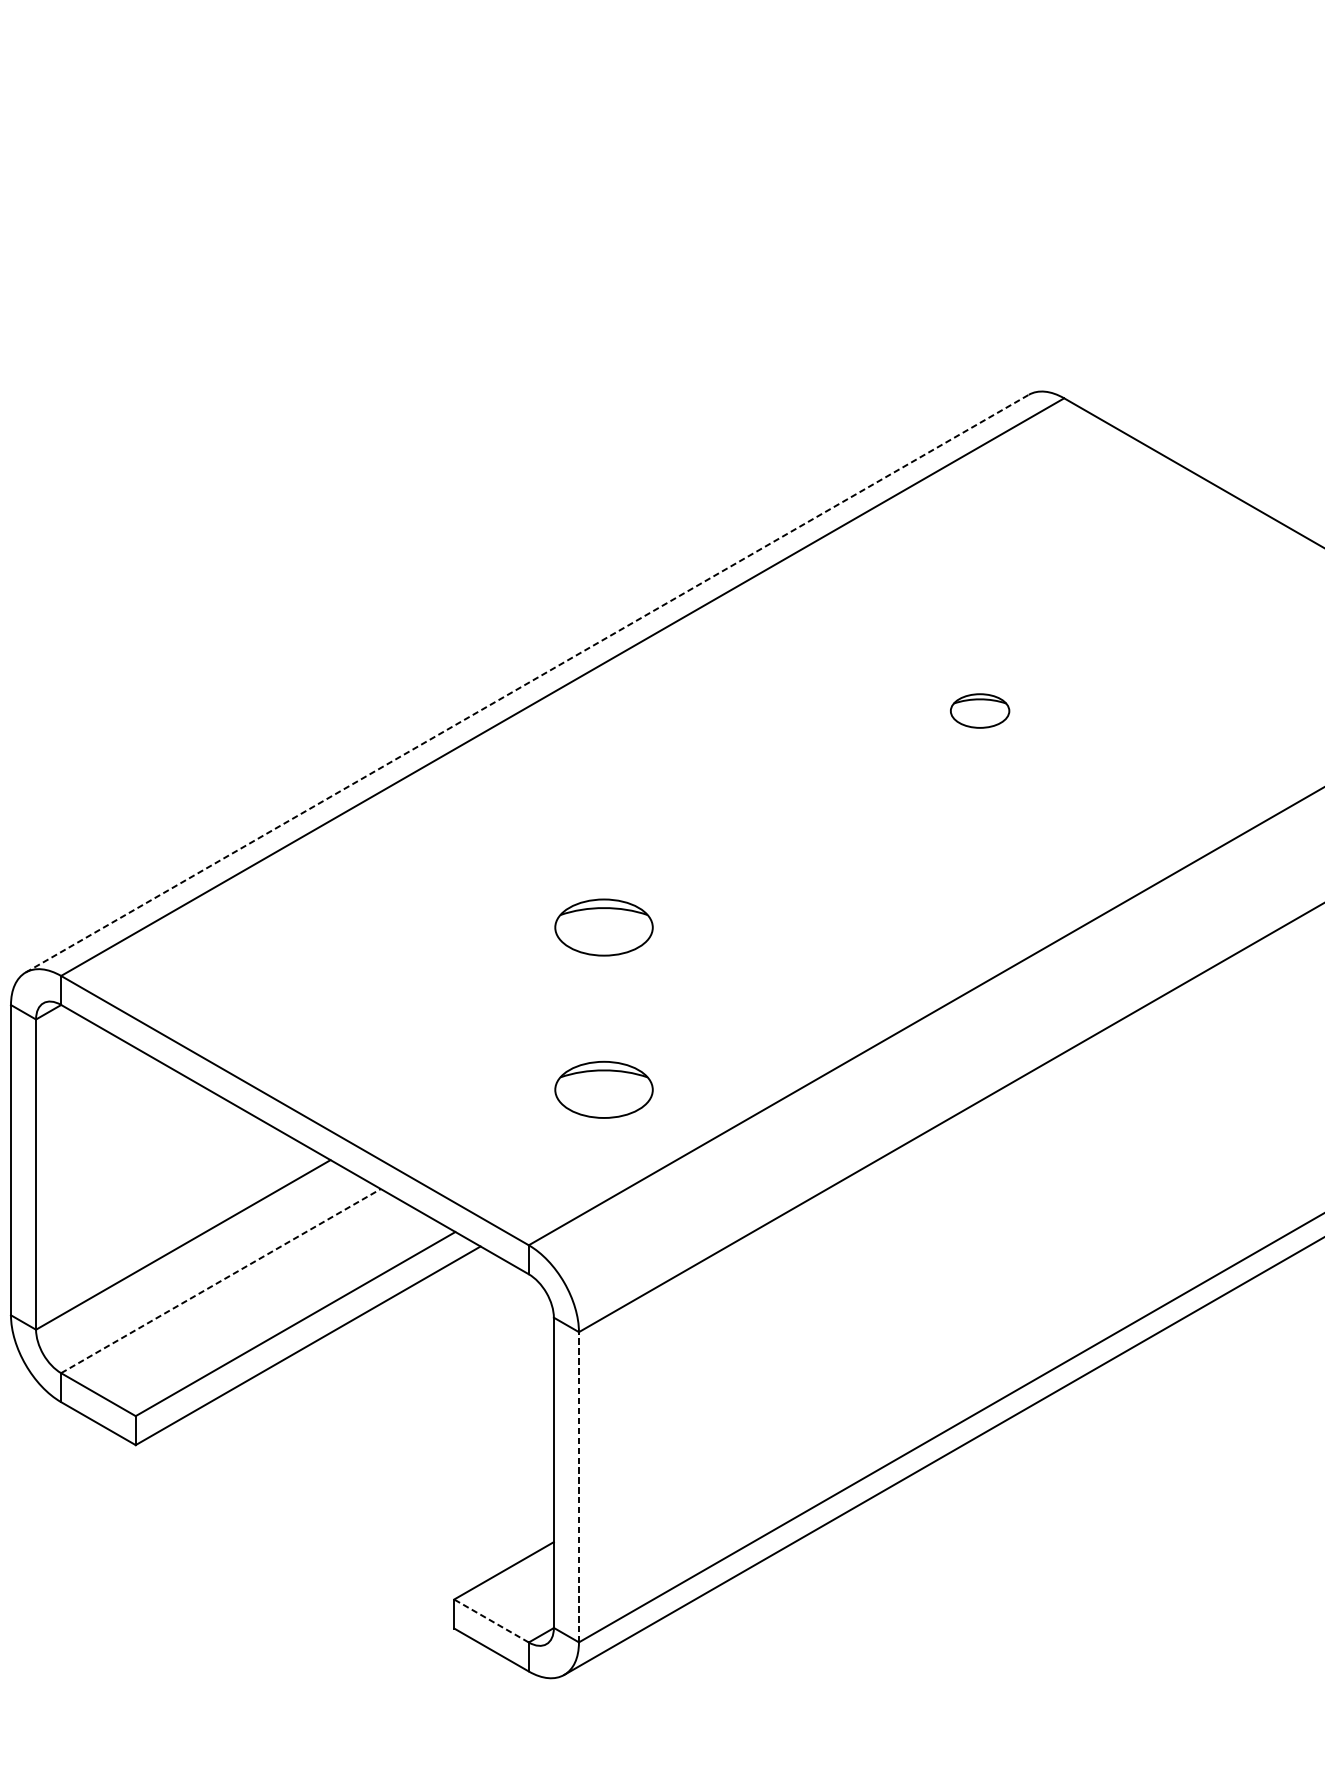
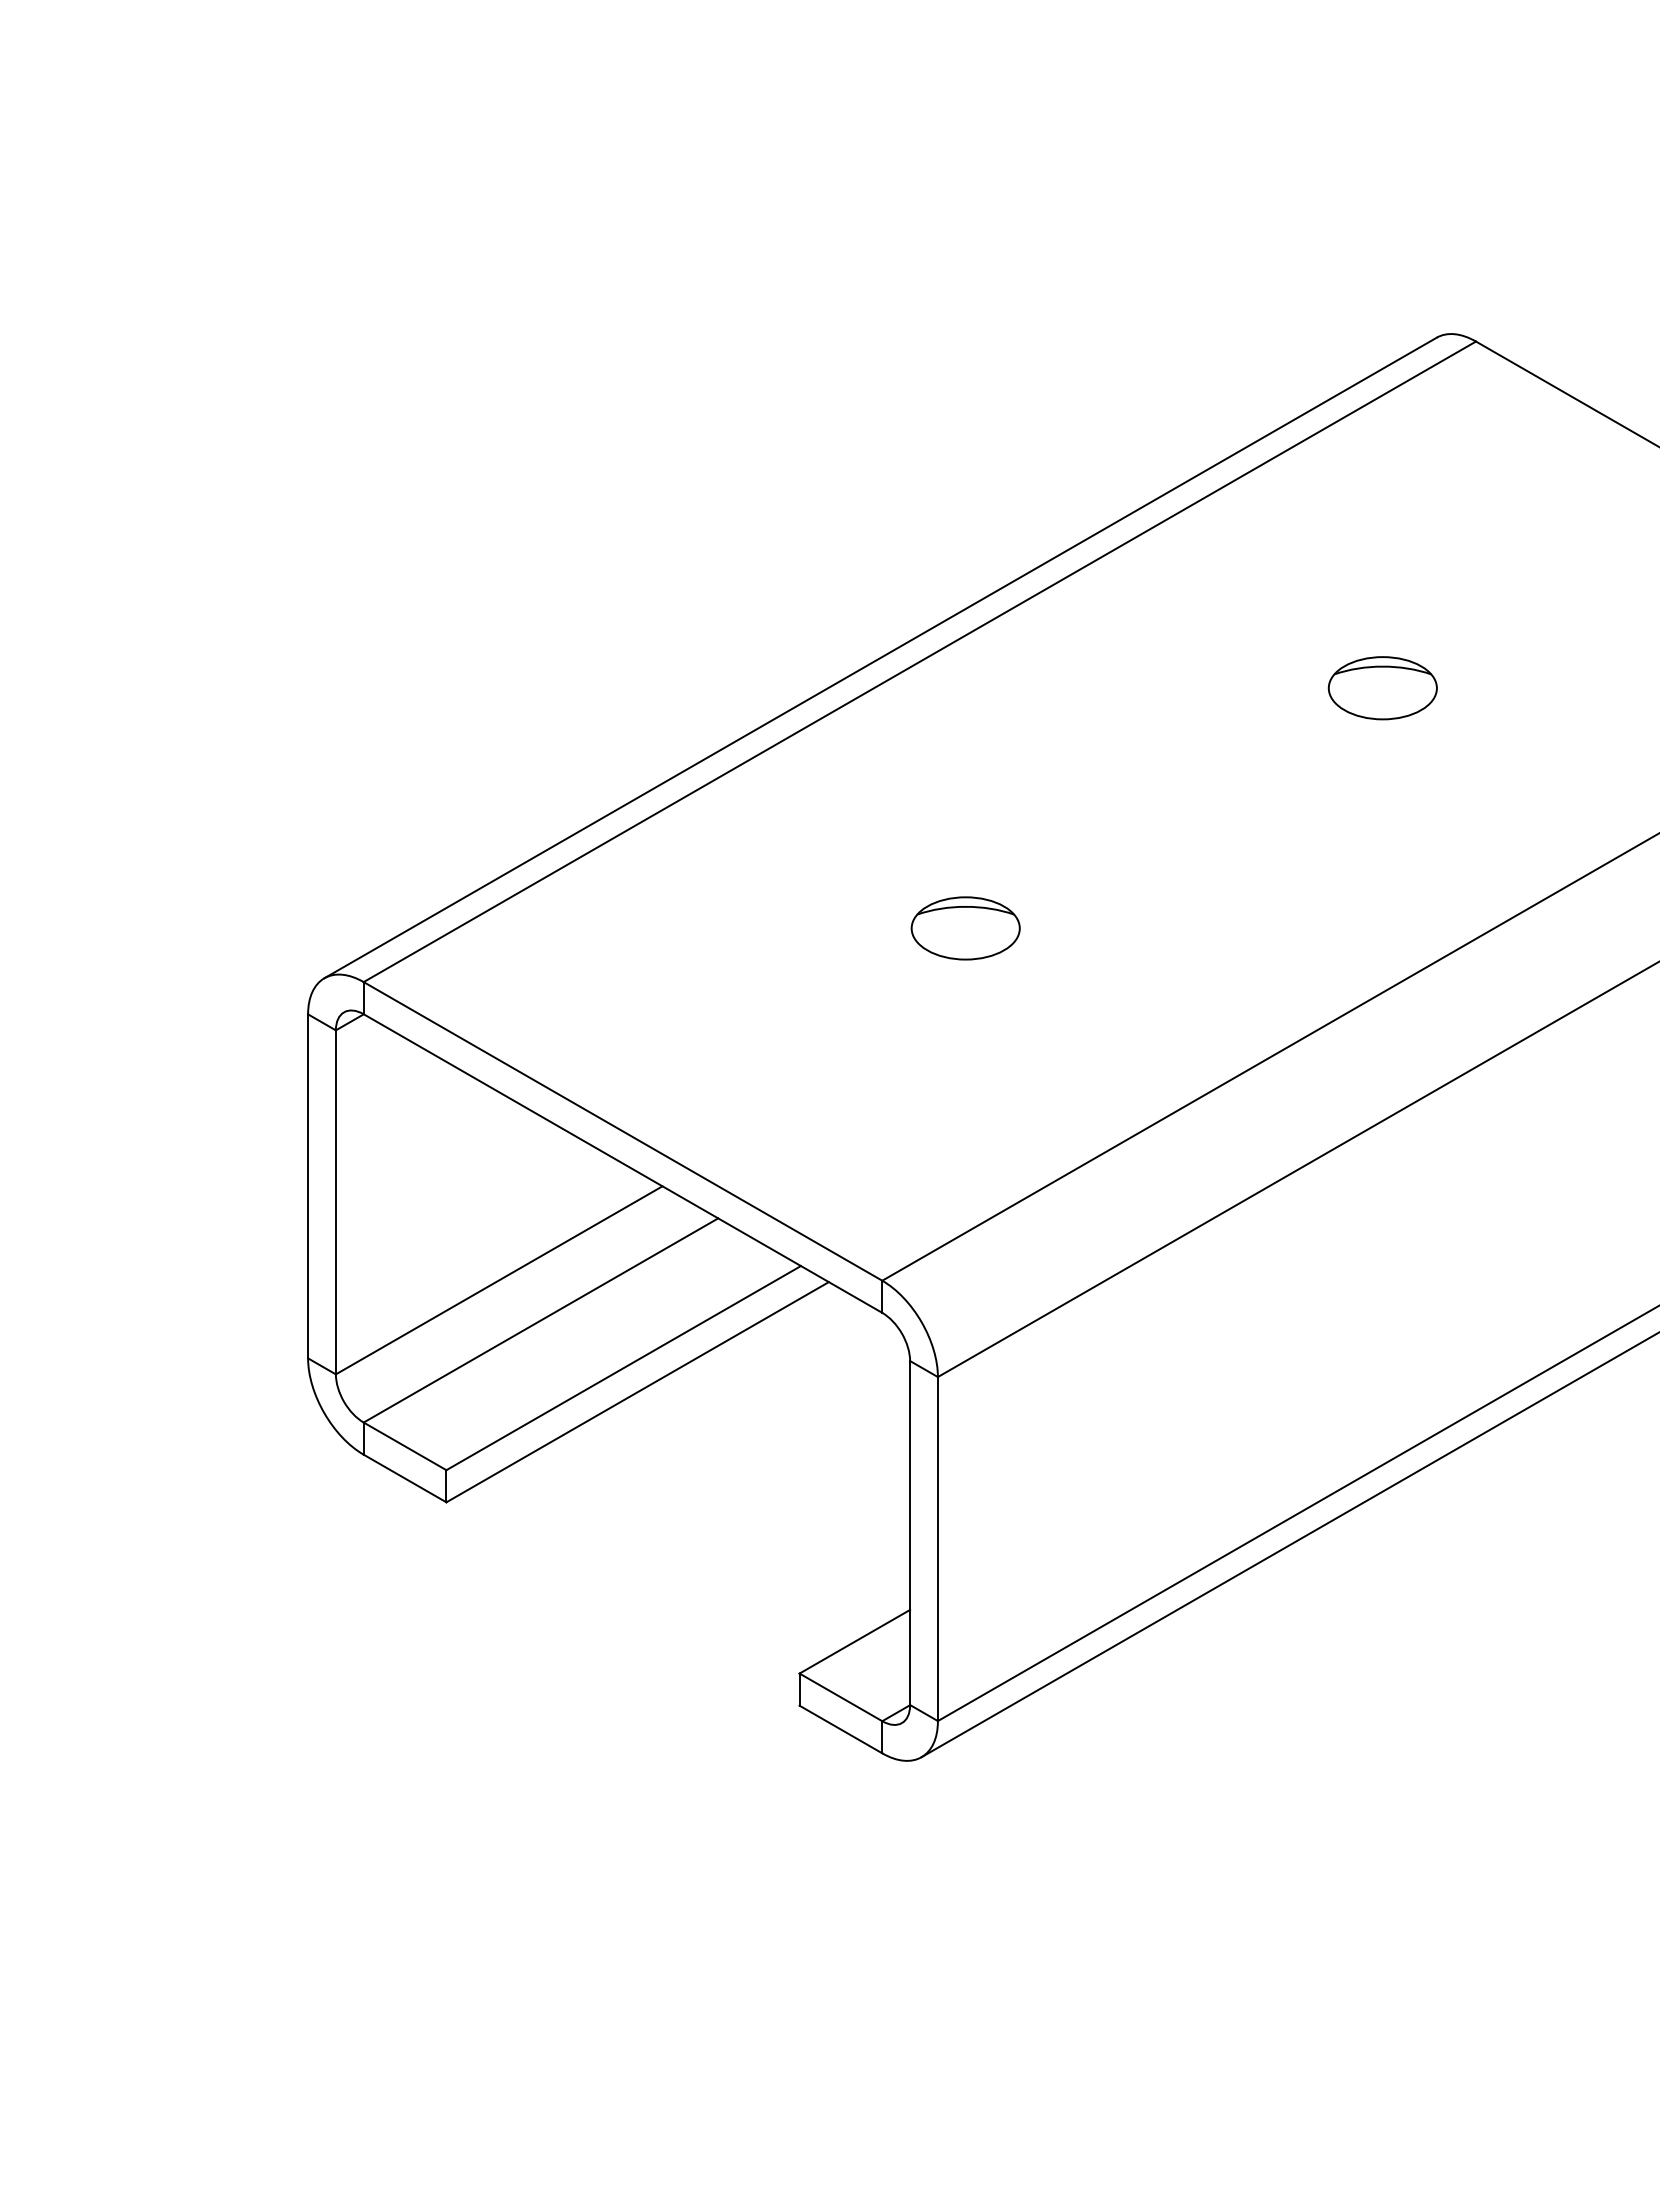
line: (527, 683) -> (880, 657), dashed -> solid
part: (979, 711) -> (1382, 688), size x1.67
part: (603, 1089) -> (965, 1108), removed
line: (220, 1281) -> (540, 1320), dashed -> solid
line: (578, 1486) -> (937, 1548), dashed -> solid
line: (491, 1621) -> (840, 1697), dashed -> solid

